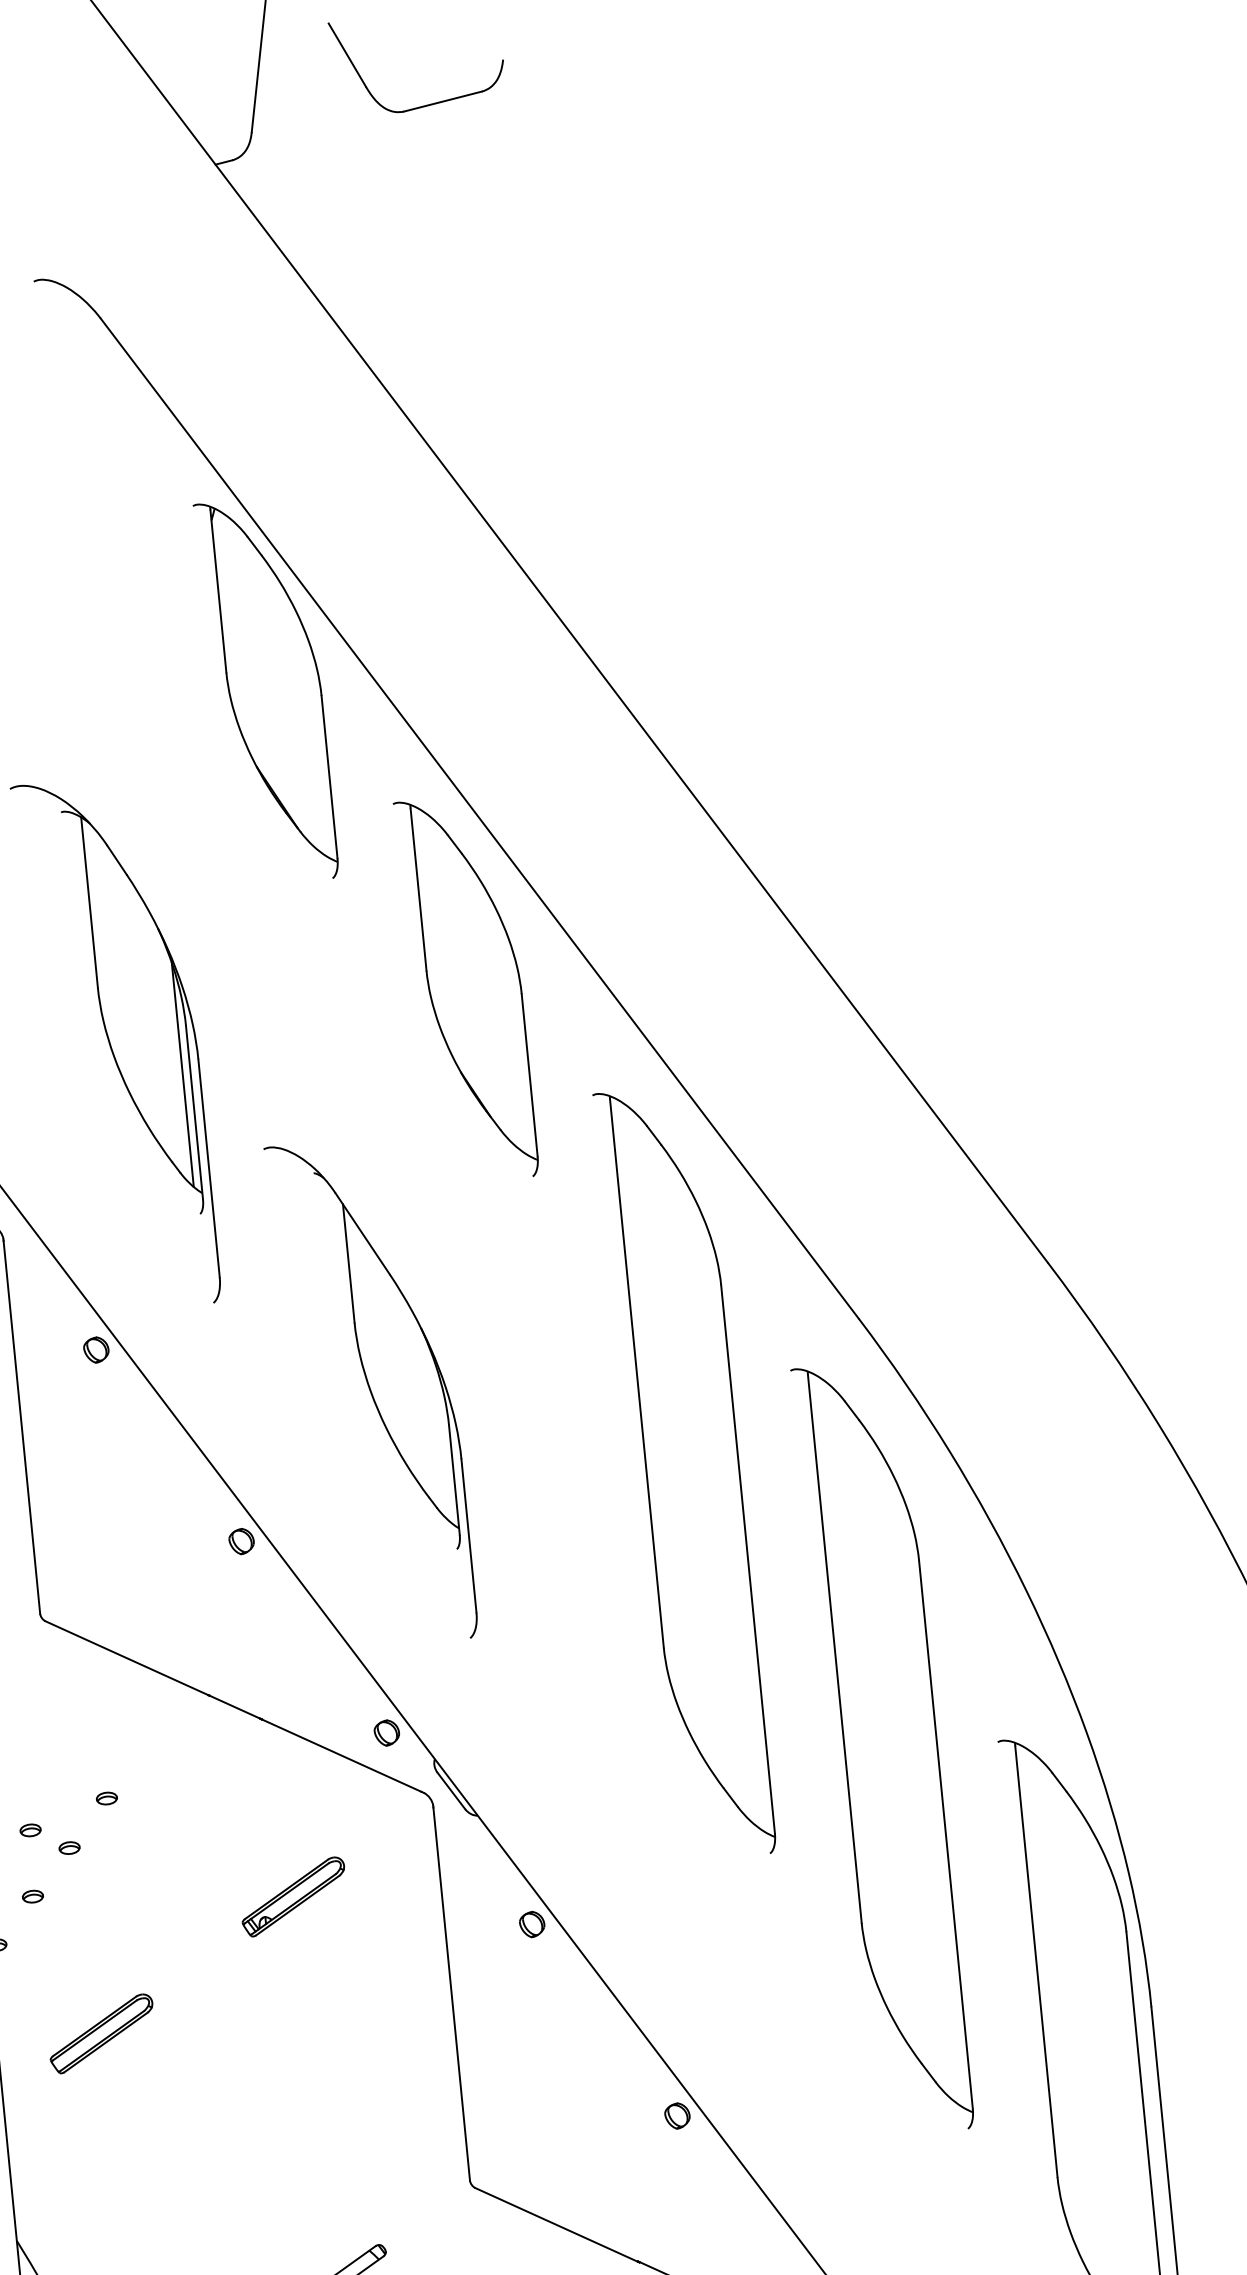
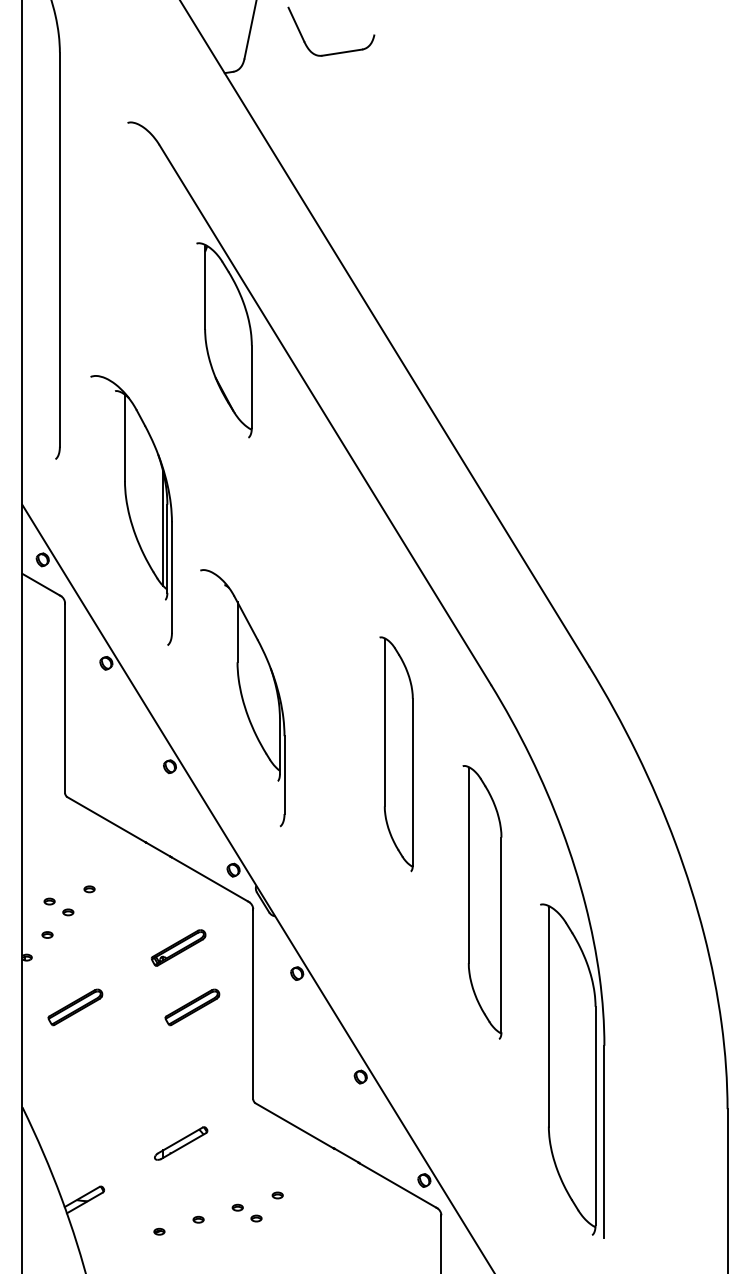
part: (466, 987) -> (310, 499), removed
part: (685, 1473) -> (396, 754), size x0.6
part: (883, 1748) -> (482, 902), size x0.7
part: (332, 2011) -> (192, 1007), added

